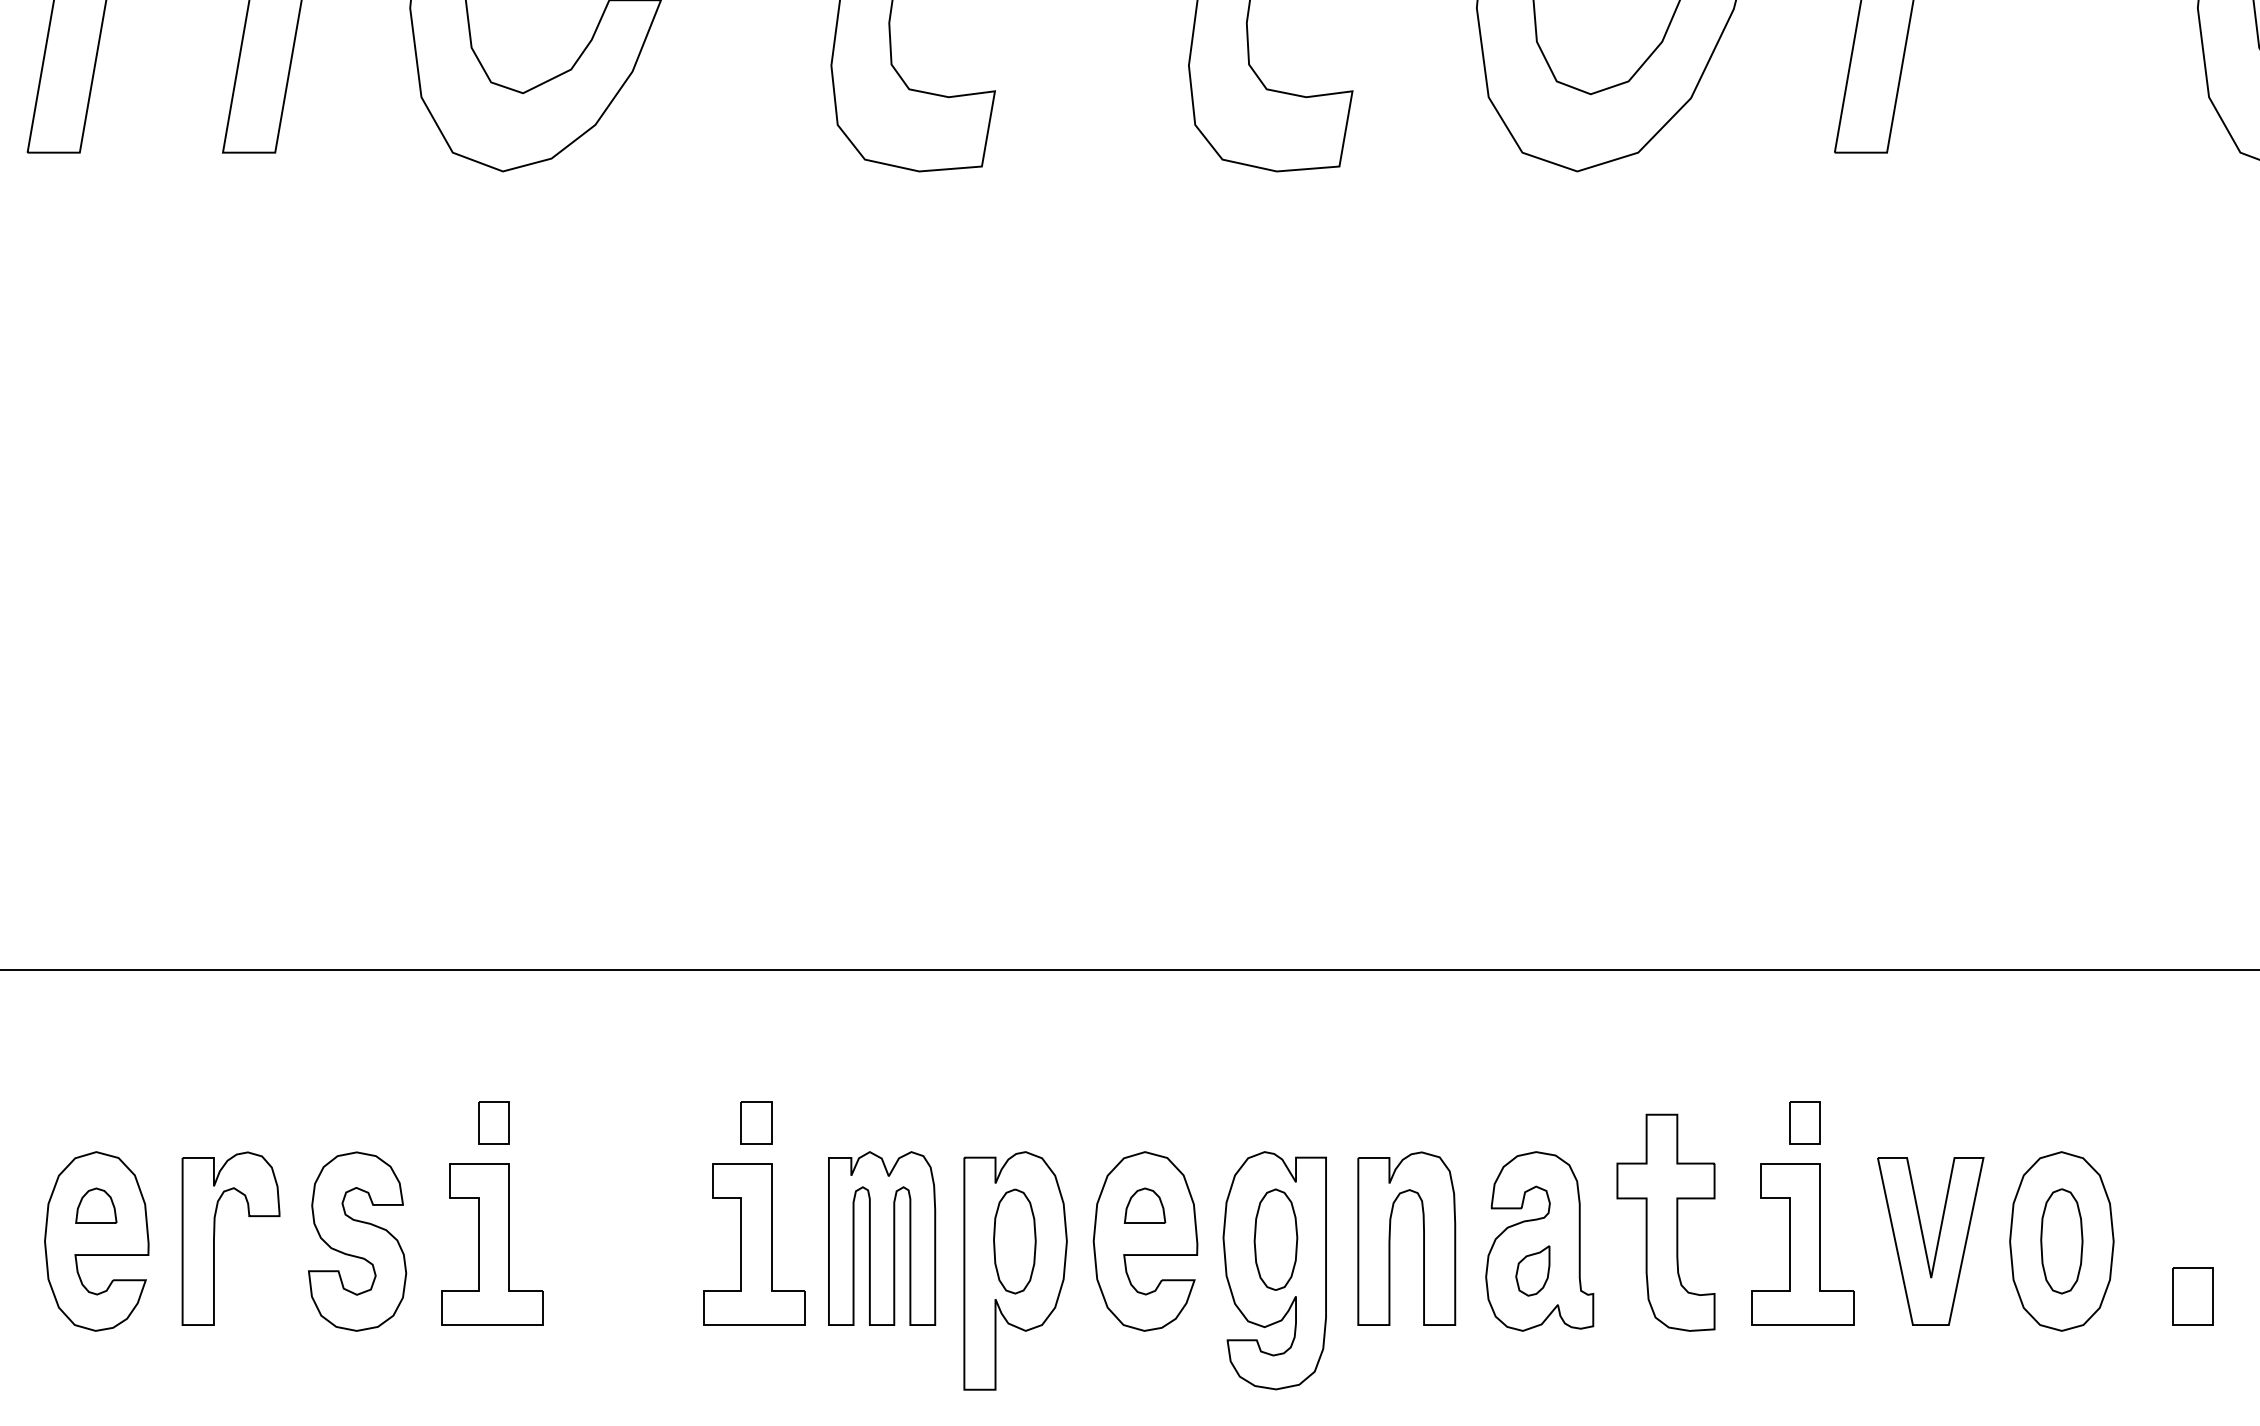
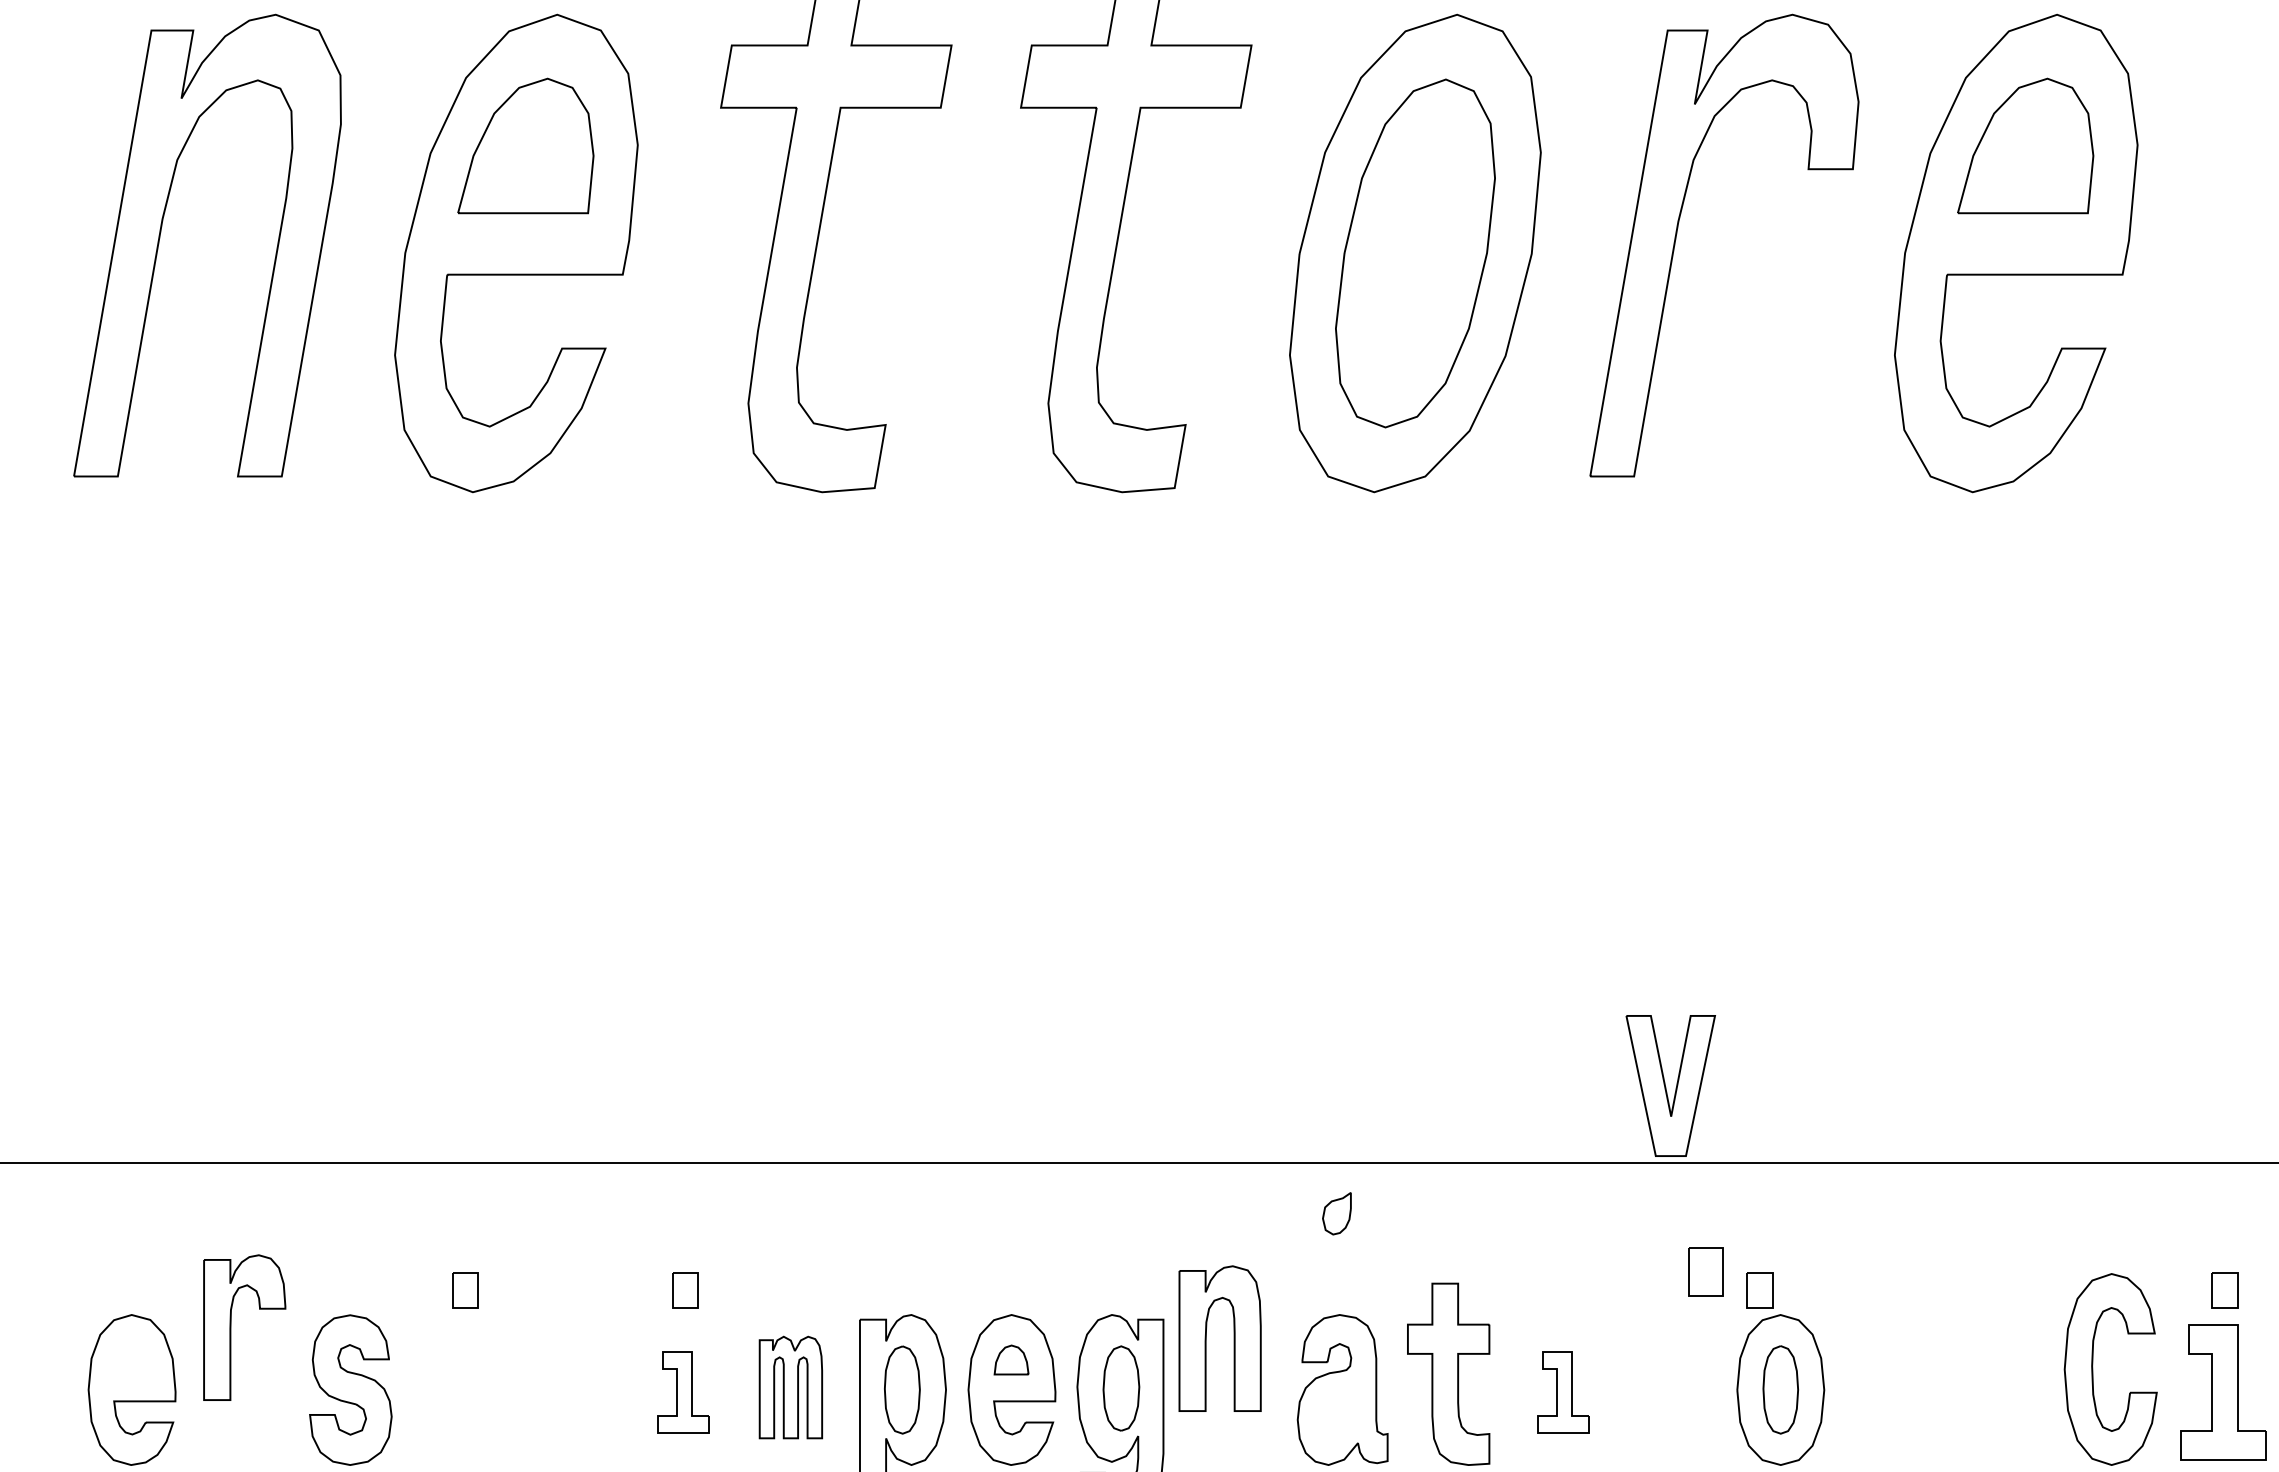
part: (1804, 1122) -> (1759, 1290), moved
part: (96, 1205) -> (131, 1359), removed
part: (215, 1238) -> (231, 1327), moved
part: (881, 1238) -> (790, 1387), size x0.7
part: (1390, 1238) -> (1206, 1338), moved
part: (1930, 1240) -> (1670, 1085), moved
part: (491, 1244) -> (463, 1392), removed
part: (754, 1244) -> (683, 1392), size x0.6
part: (1802, 1244) -> (1563, 1392), size x0.6
part: (1532, 1270) -> (1336, 1213), moved
part: (2192, 1295) -> (1705, 1271), moved

